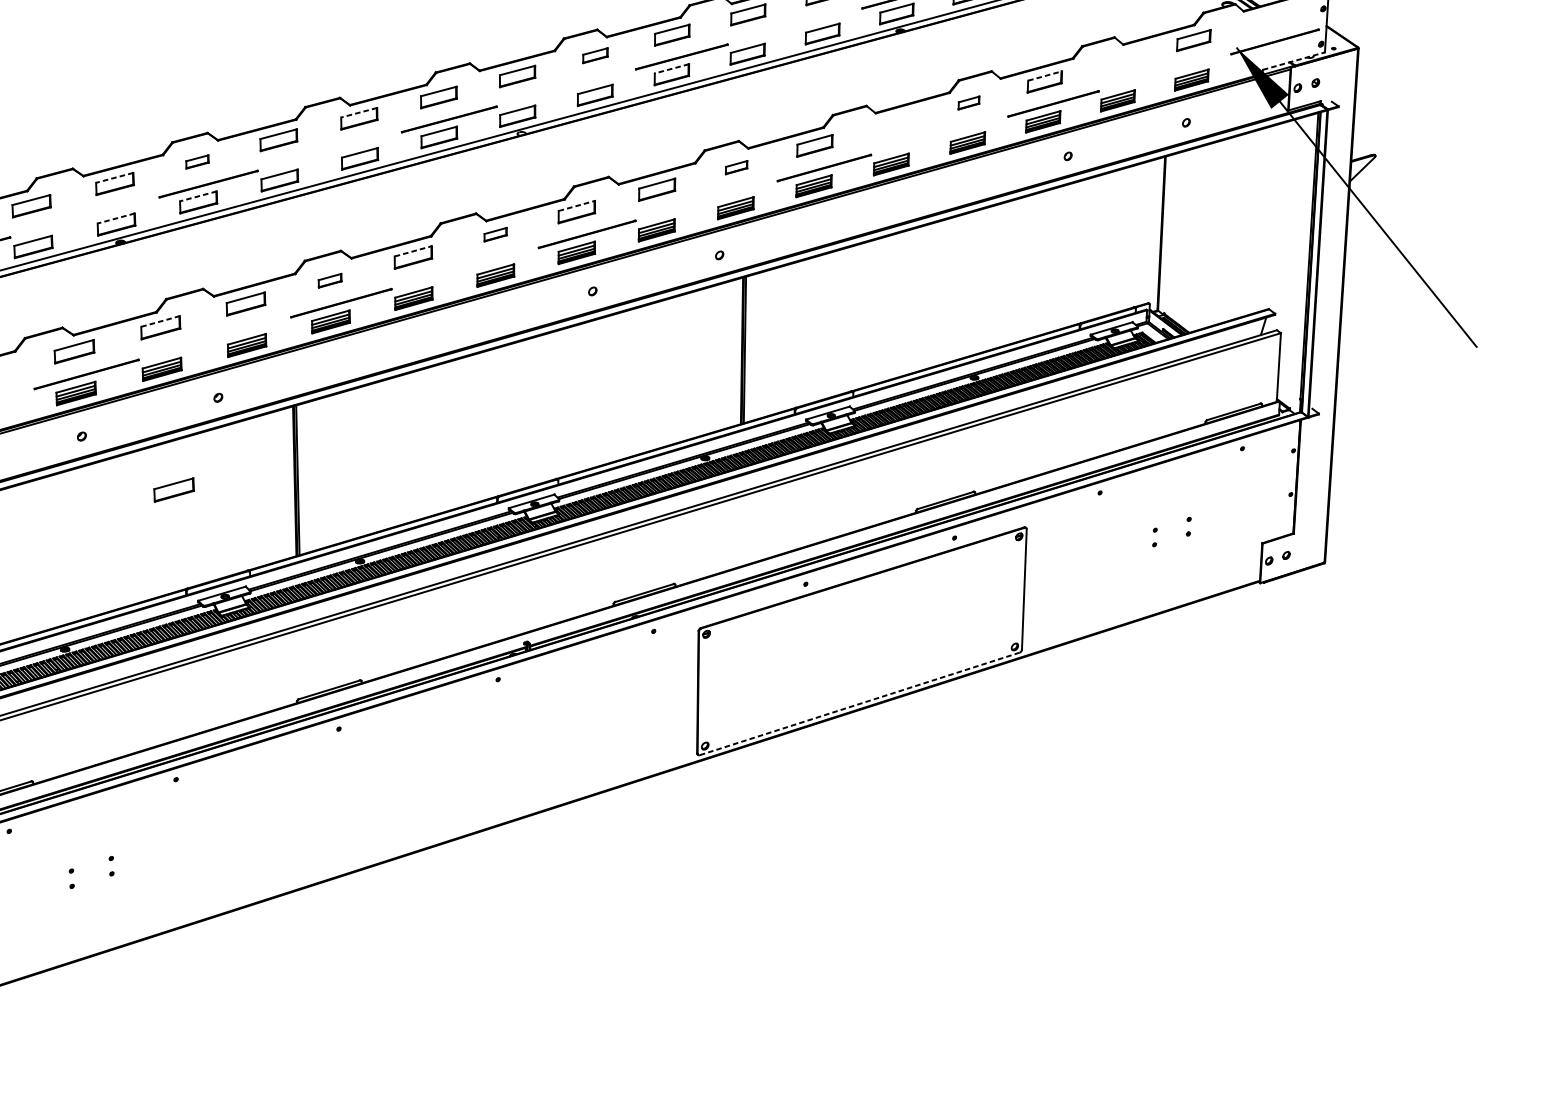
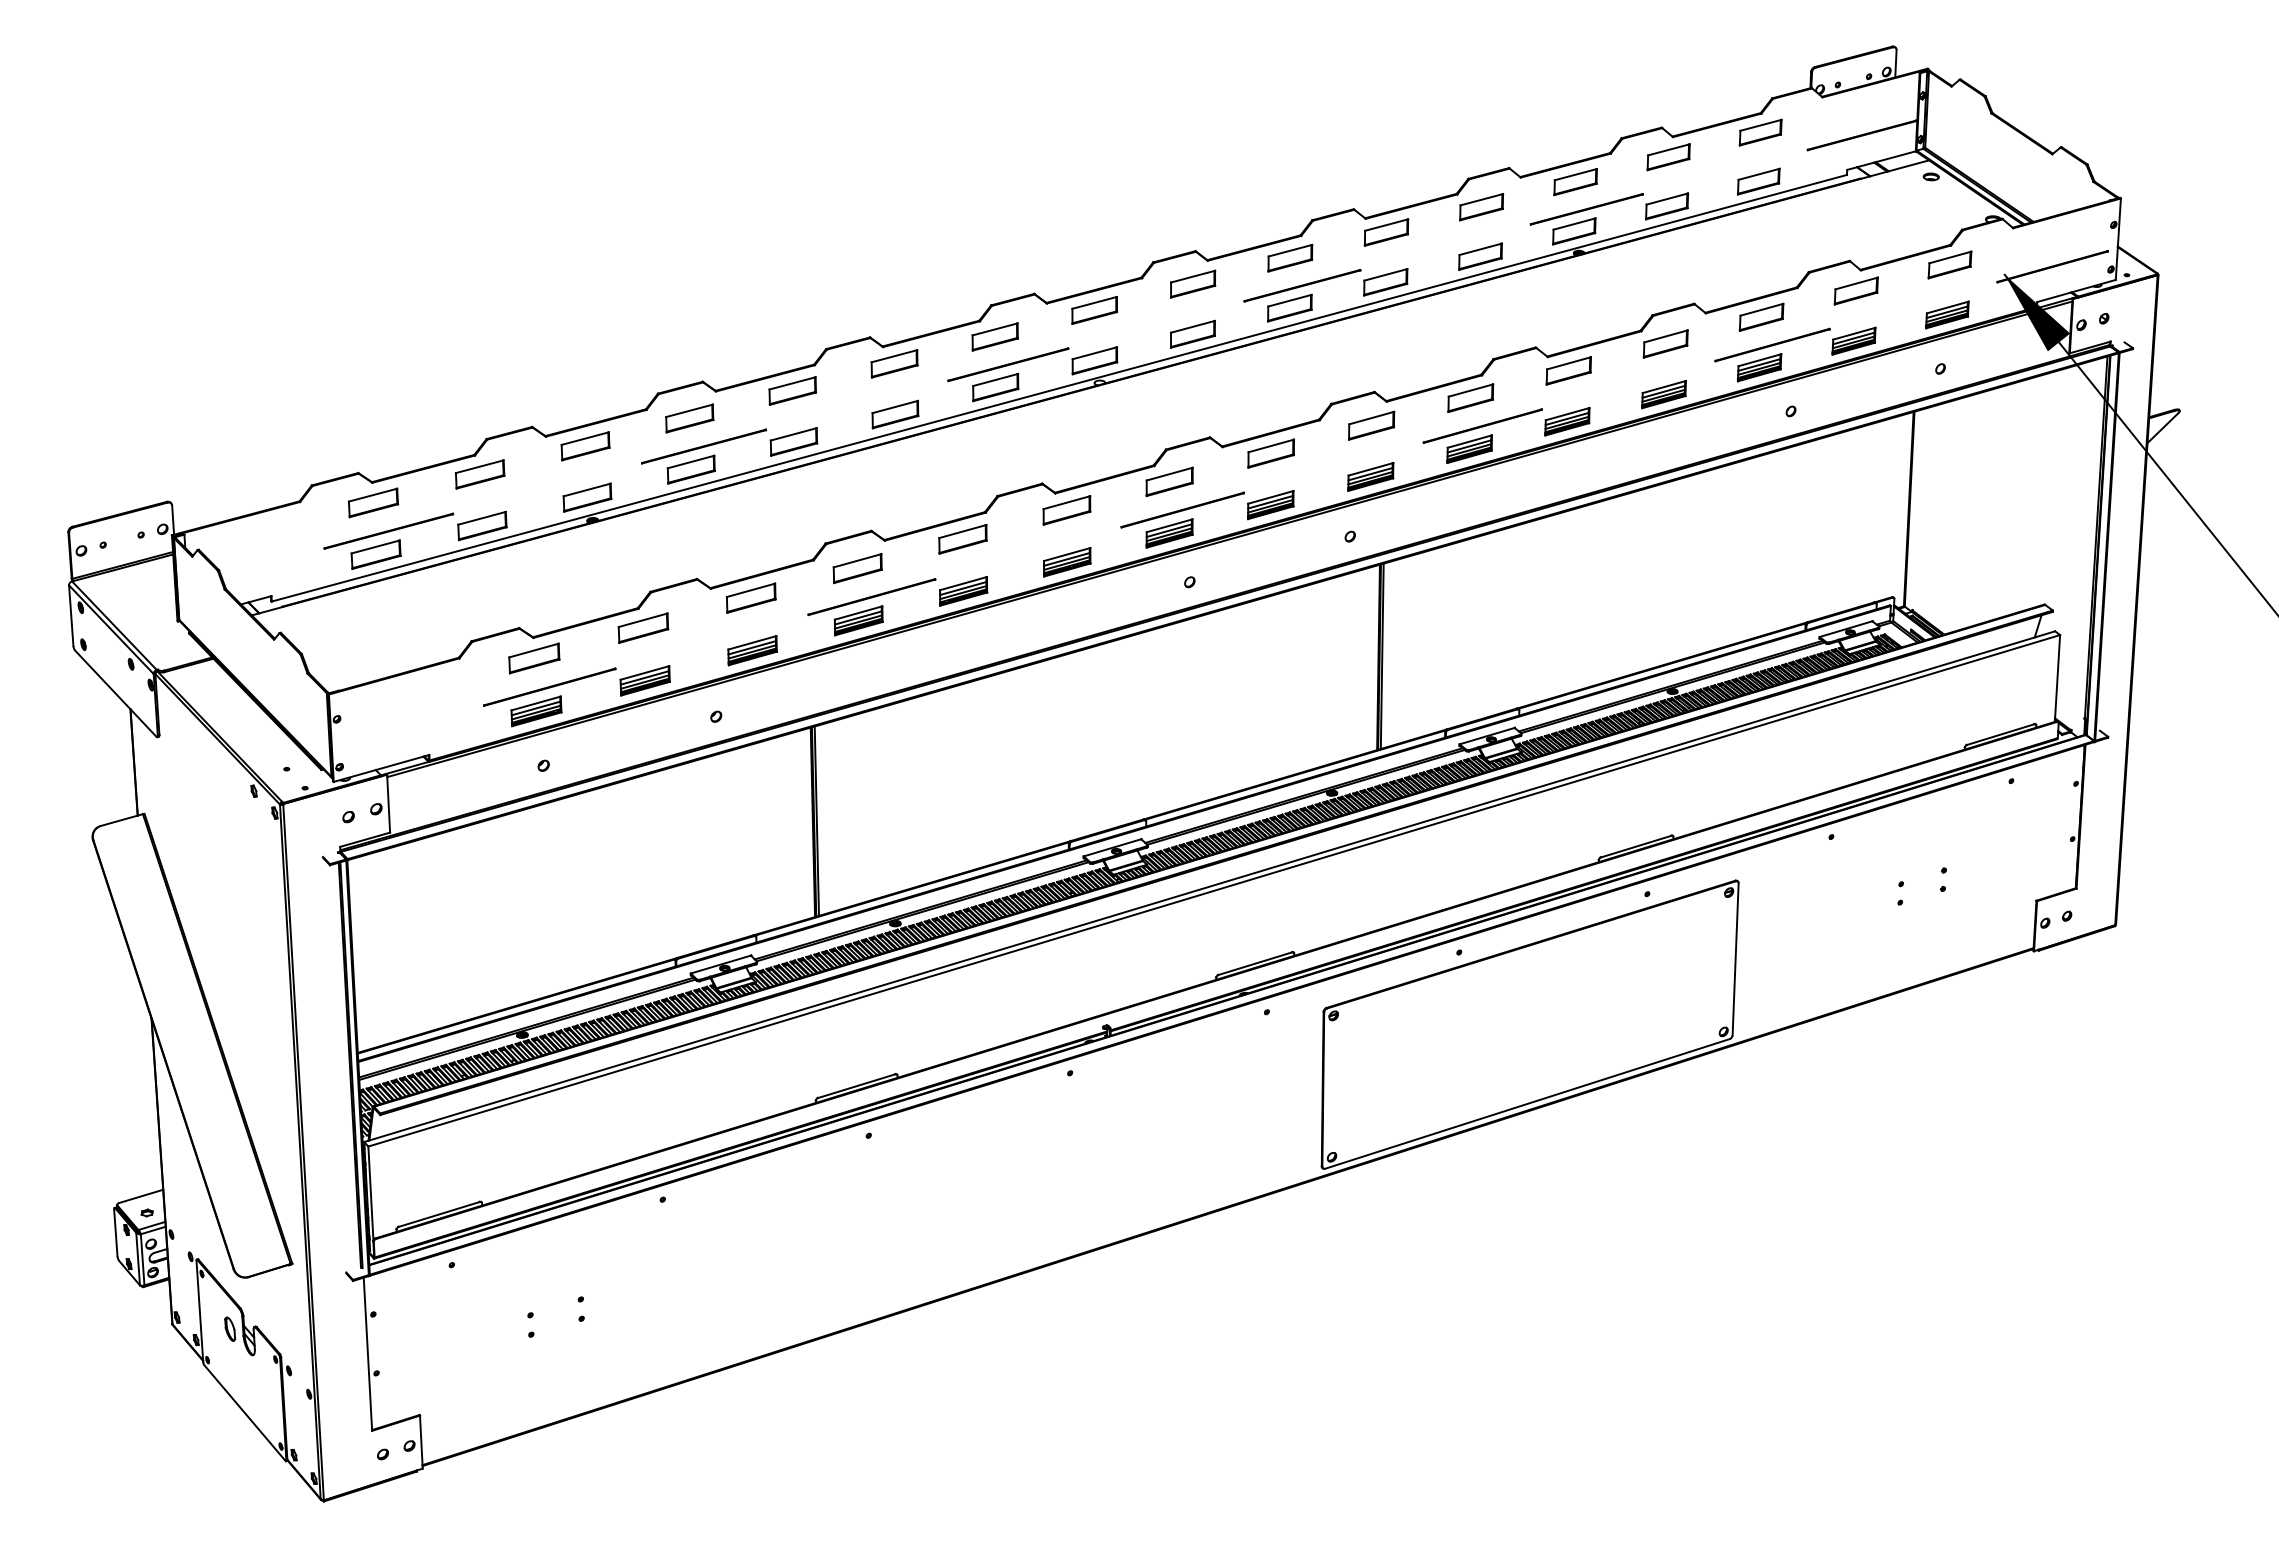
part: (595, 55) -> (1193, 283), size x1.43
part: (1119, 60) -> (1855, 290), added
line: (1293, 60) -> (2076, 290), dashed -> solid
line: (671, 68) -> (1289, 300), dashed -> solid
line: (1045, 75) -> (1762, 309), dashed -> solid
part: (968, 102) -> (1665, 343), size x1.67
line: (359, 112) -> (894, 356), dashed -> solid
part: (892, 124) -> (1568, 370), added
part: (197, 161) -> (689, 418), size x1.67
part: (736, 167) -> (1371, 425), size x1.67
line: (114, 177) -> (584, 438), dashed -> solid
line: (197, 196) -> (690, 462), dashed -> solid
line: (576, 206) -> (1169, 474), dashed -> solid
line: (115, 218) -> (586, 490), dashed -> solid
part: (495, 234) -> (1066, 510), size x1.67
line: (413, 251) -> (963, 531), dashed -> solid
part: (330, 280) -> (857, 568), size x1.67
line: (160, 321) -> (643, 620), dashed -> solid
part: (174, 490) -> (660, 833), removed
line: (859, 703) -> (1527, 1103), dashed -> solid

